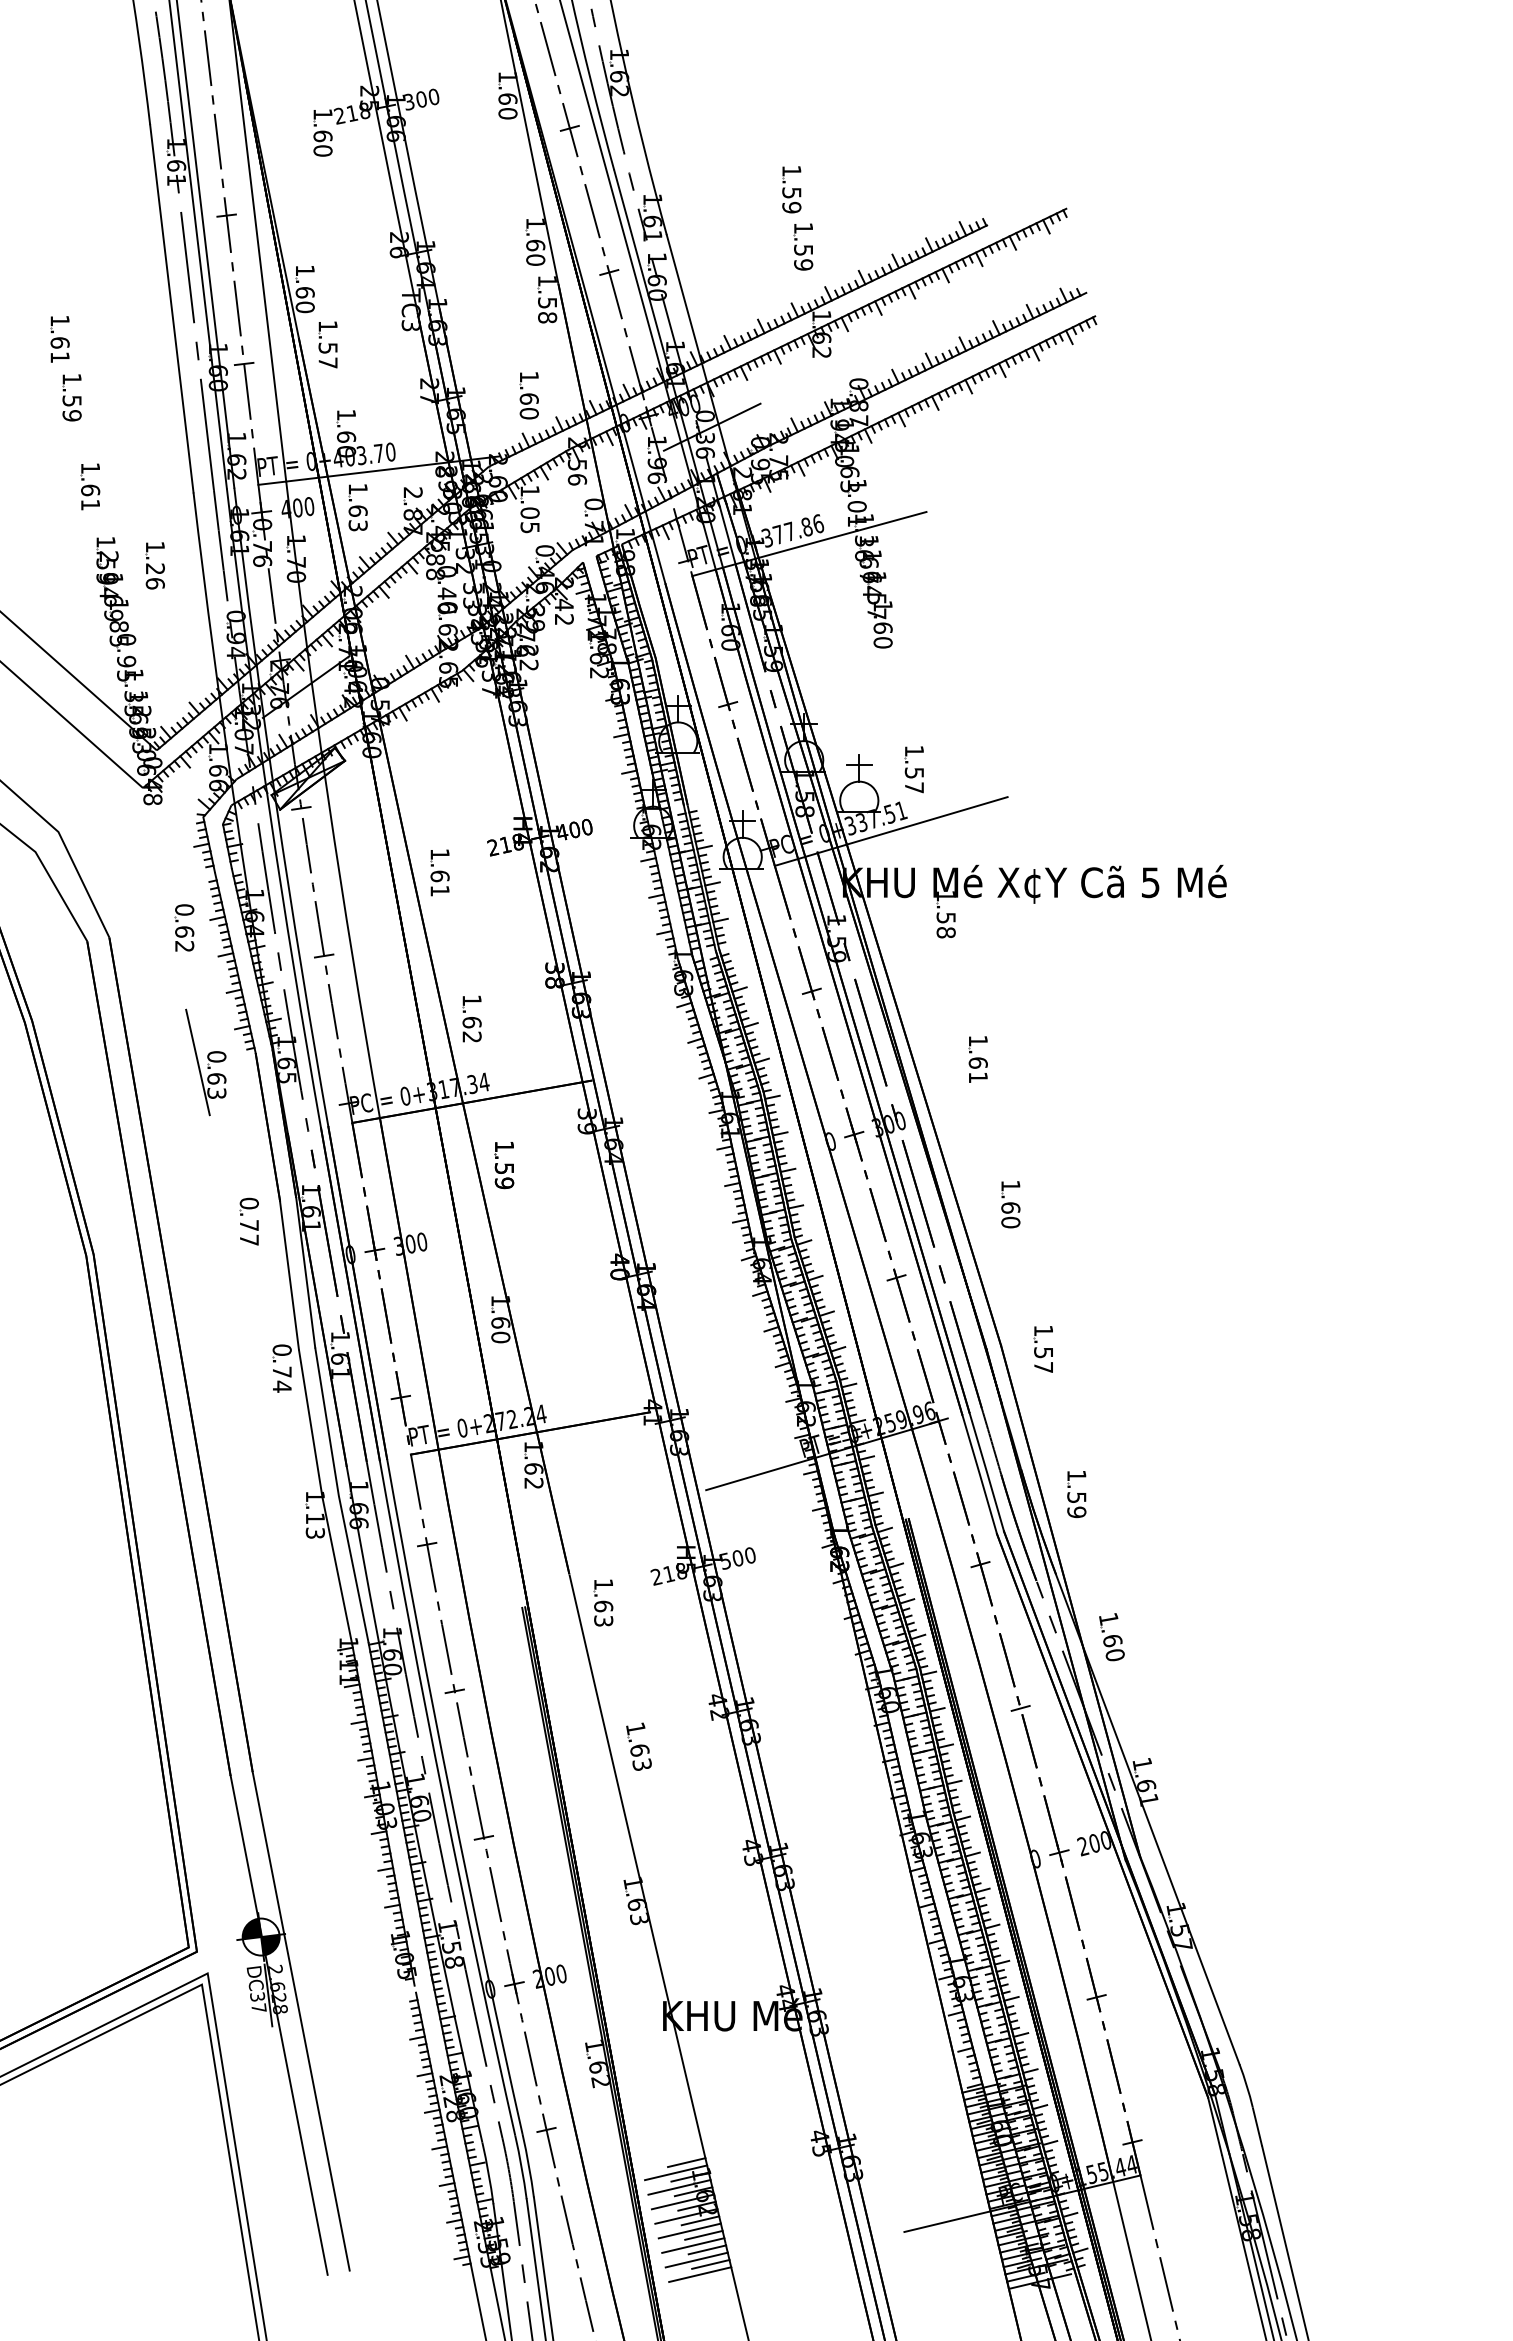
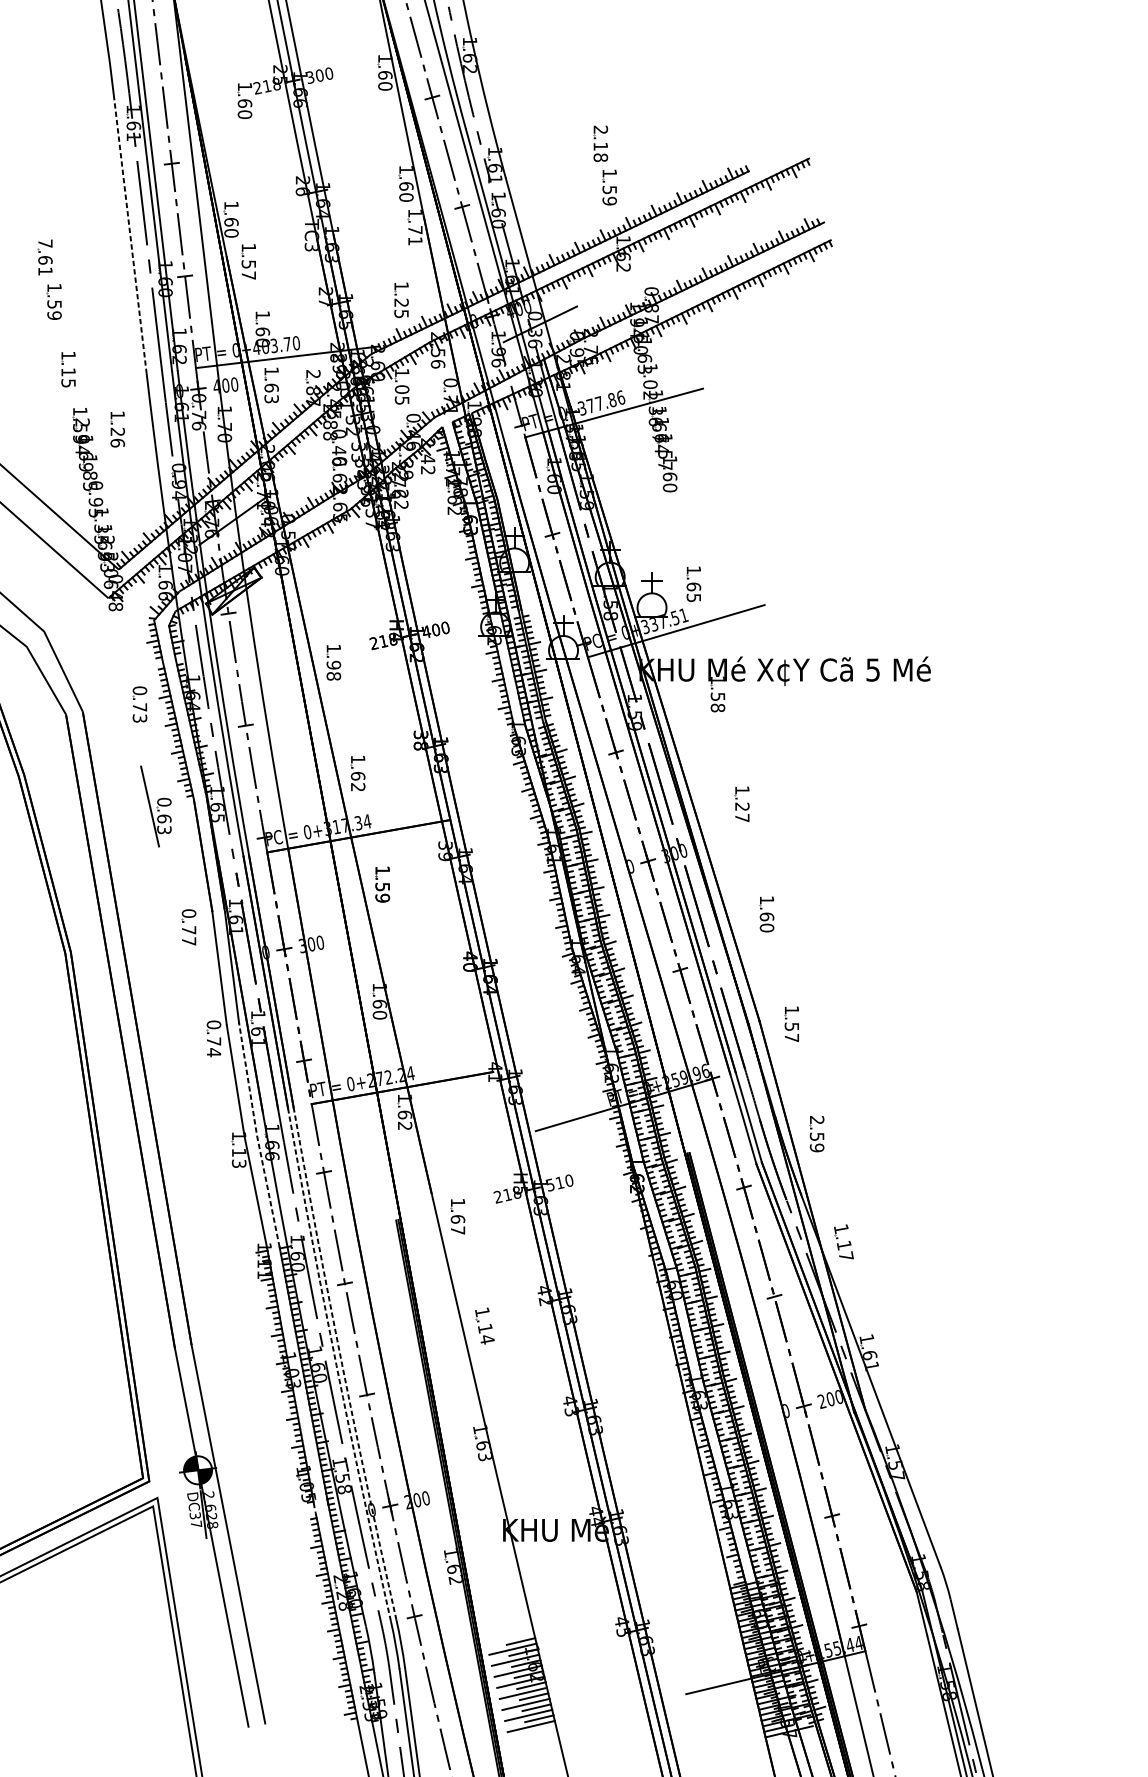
text: (791, 189) -> (600, 143), 1.59 -> 2.18
line: (171, 308) -> (129, 234), solid -> dashed
text: (547, 310) -> (415, 235), 1.58 -> 1.71
text: (59, 320) -> (44, 243), 1.61 -> 7.61
text: (528, 406) -> (400, 308), 1.60 -> 1.25
text: (90, 497) -> (68, 377), 1.61 -> 1.15
text: (857, 520) -> (650, 395), 1.01 -> 1.02
text: (914, 780) -> (693, 592), 1.57 -> 1.65
text: (439, 883) -> (333, 670), 1.61 -> 1.98
text: (184, 939) -> (139, 713), 0.62 -> 0.73
text: (977, 1069) -> (741, 811), 1.61 -> 1.27
text: (1076, 1475) -> (816, 1119), 1.59 -> 2.59
line: (338, 1496) -> (256, 1135), solid -> dashed
text: (737, 1558) -> (559, 1182), 500 -> 510
text: (603, 1620) -> (457, 1230), 1.63 -> 1.67
text: (1113, 1647) -> (844, 1250), 1.60 -> 1.17
text: (641, 1757) -> (486, 1334), 1.63 -> 1.14
arc: (450, 1797) -> (341, 1364), solid -> dashed
arc: (443, 1798) -> (336, 1365), solid -> dashed

